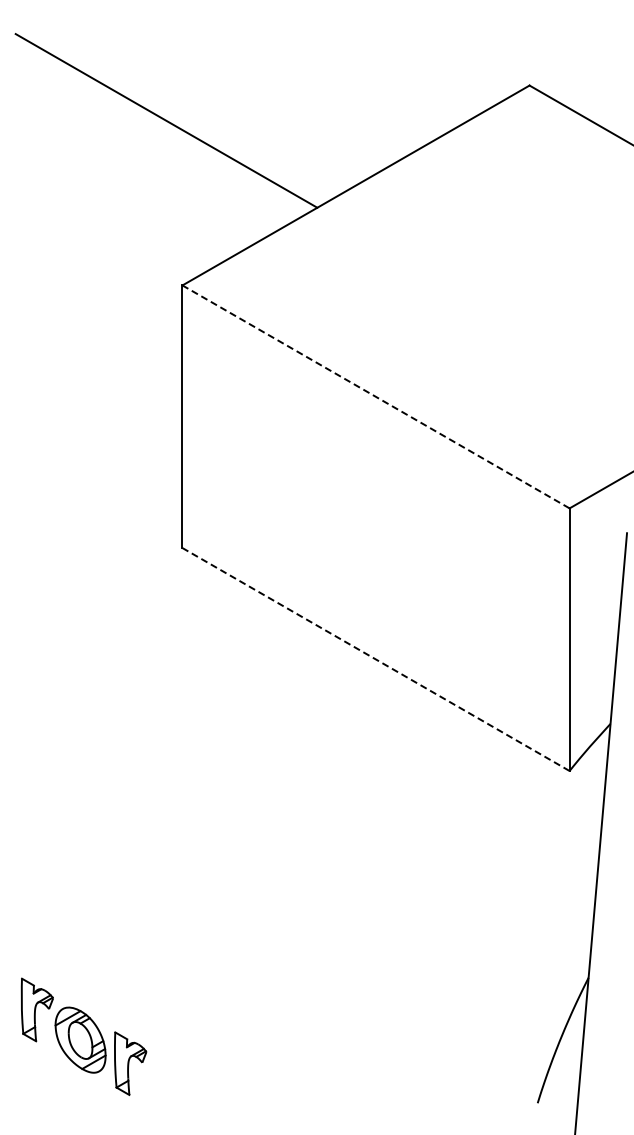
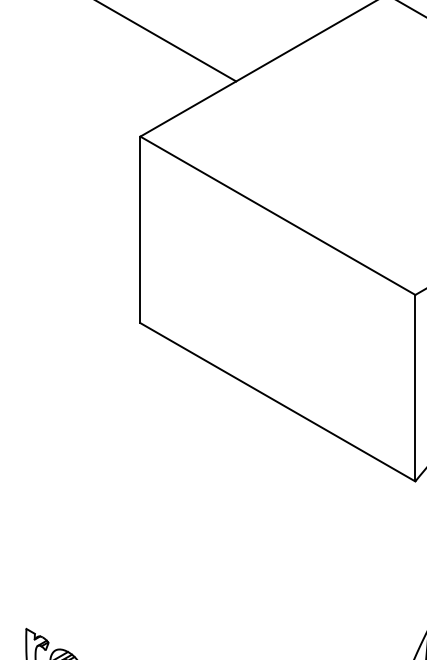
line: (375, 396) -> (277, 215), dashed -> solid
line: (375, 659) -> (277, 402), dashed -> solid

